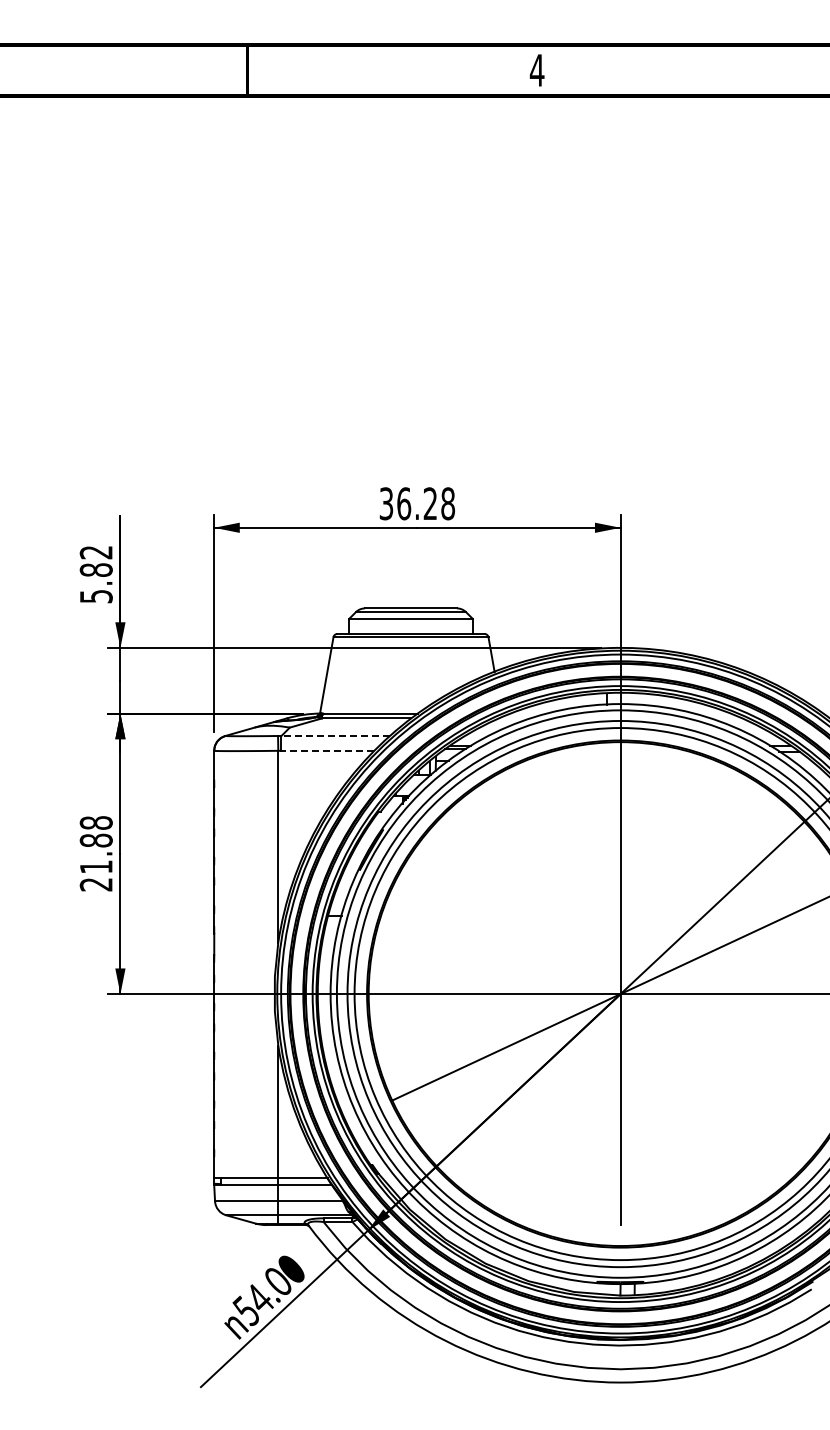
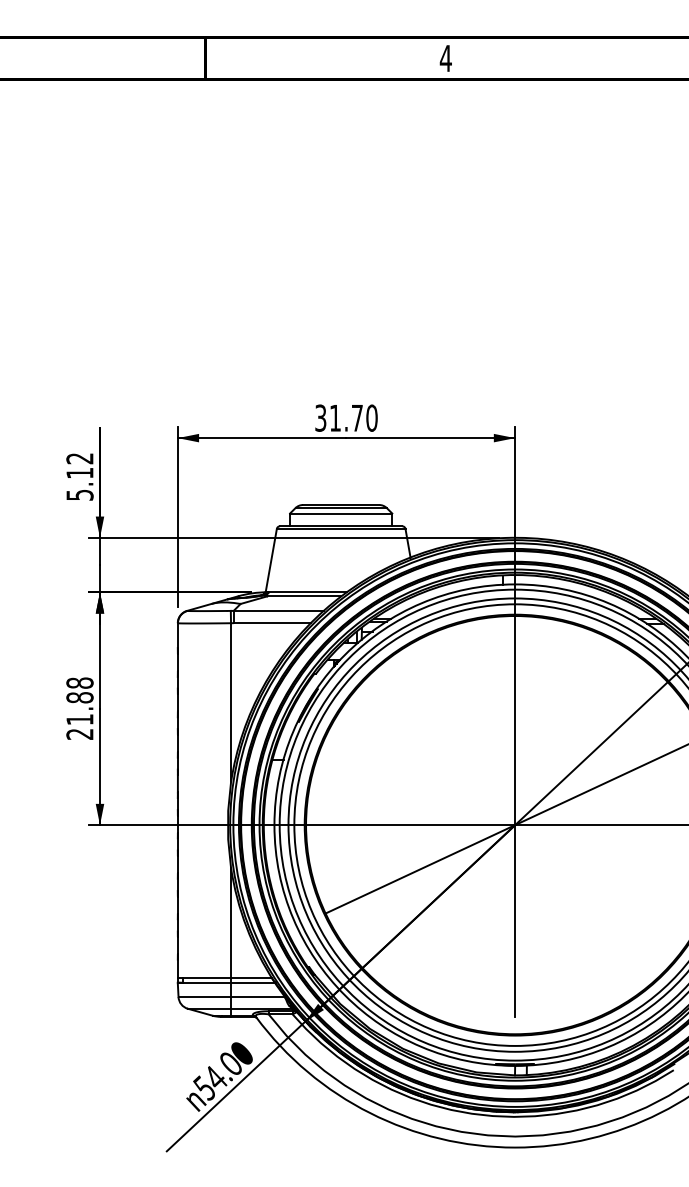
text: (426, 503) -> (354, 417), 36.28 -> 31.70
text: (95, 569) -> (79, 472), 5.82 -> 5.12
line: (335, 736) -> (278, 611), dashed -> solid
line: (327, 750) -> (271, 622), dashed -> solid

